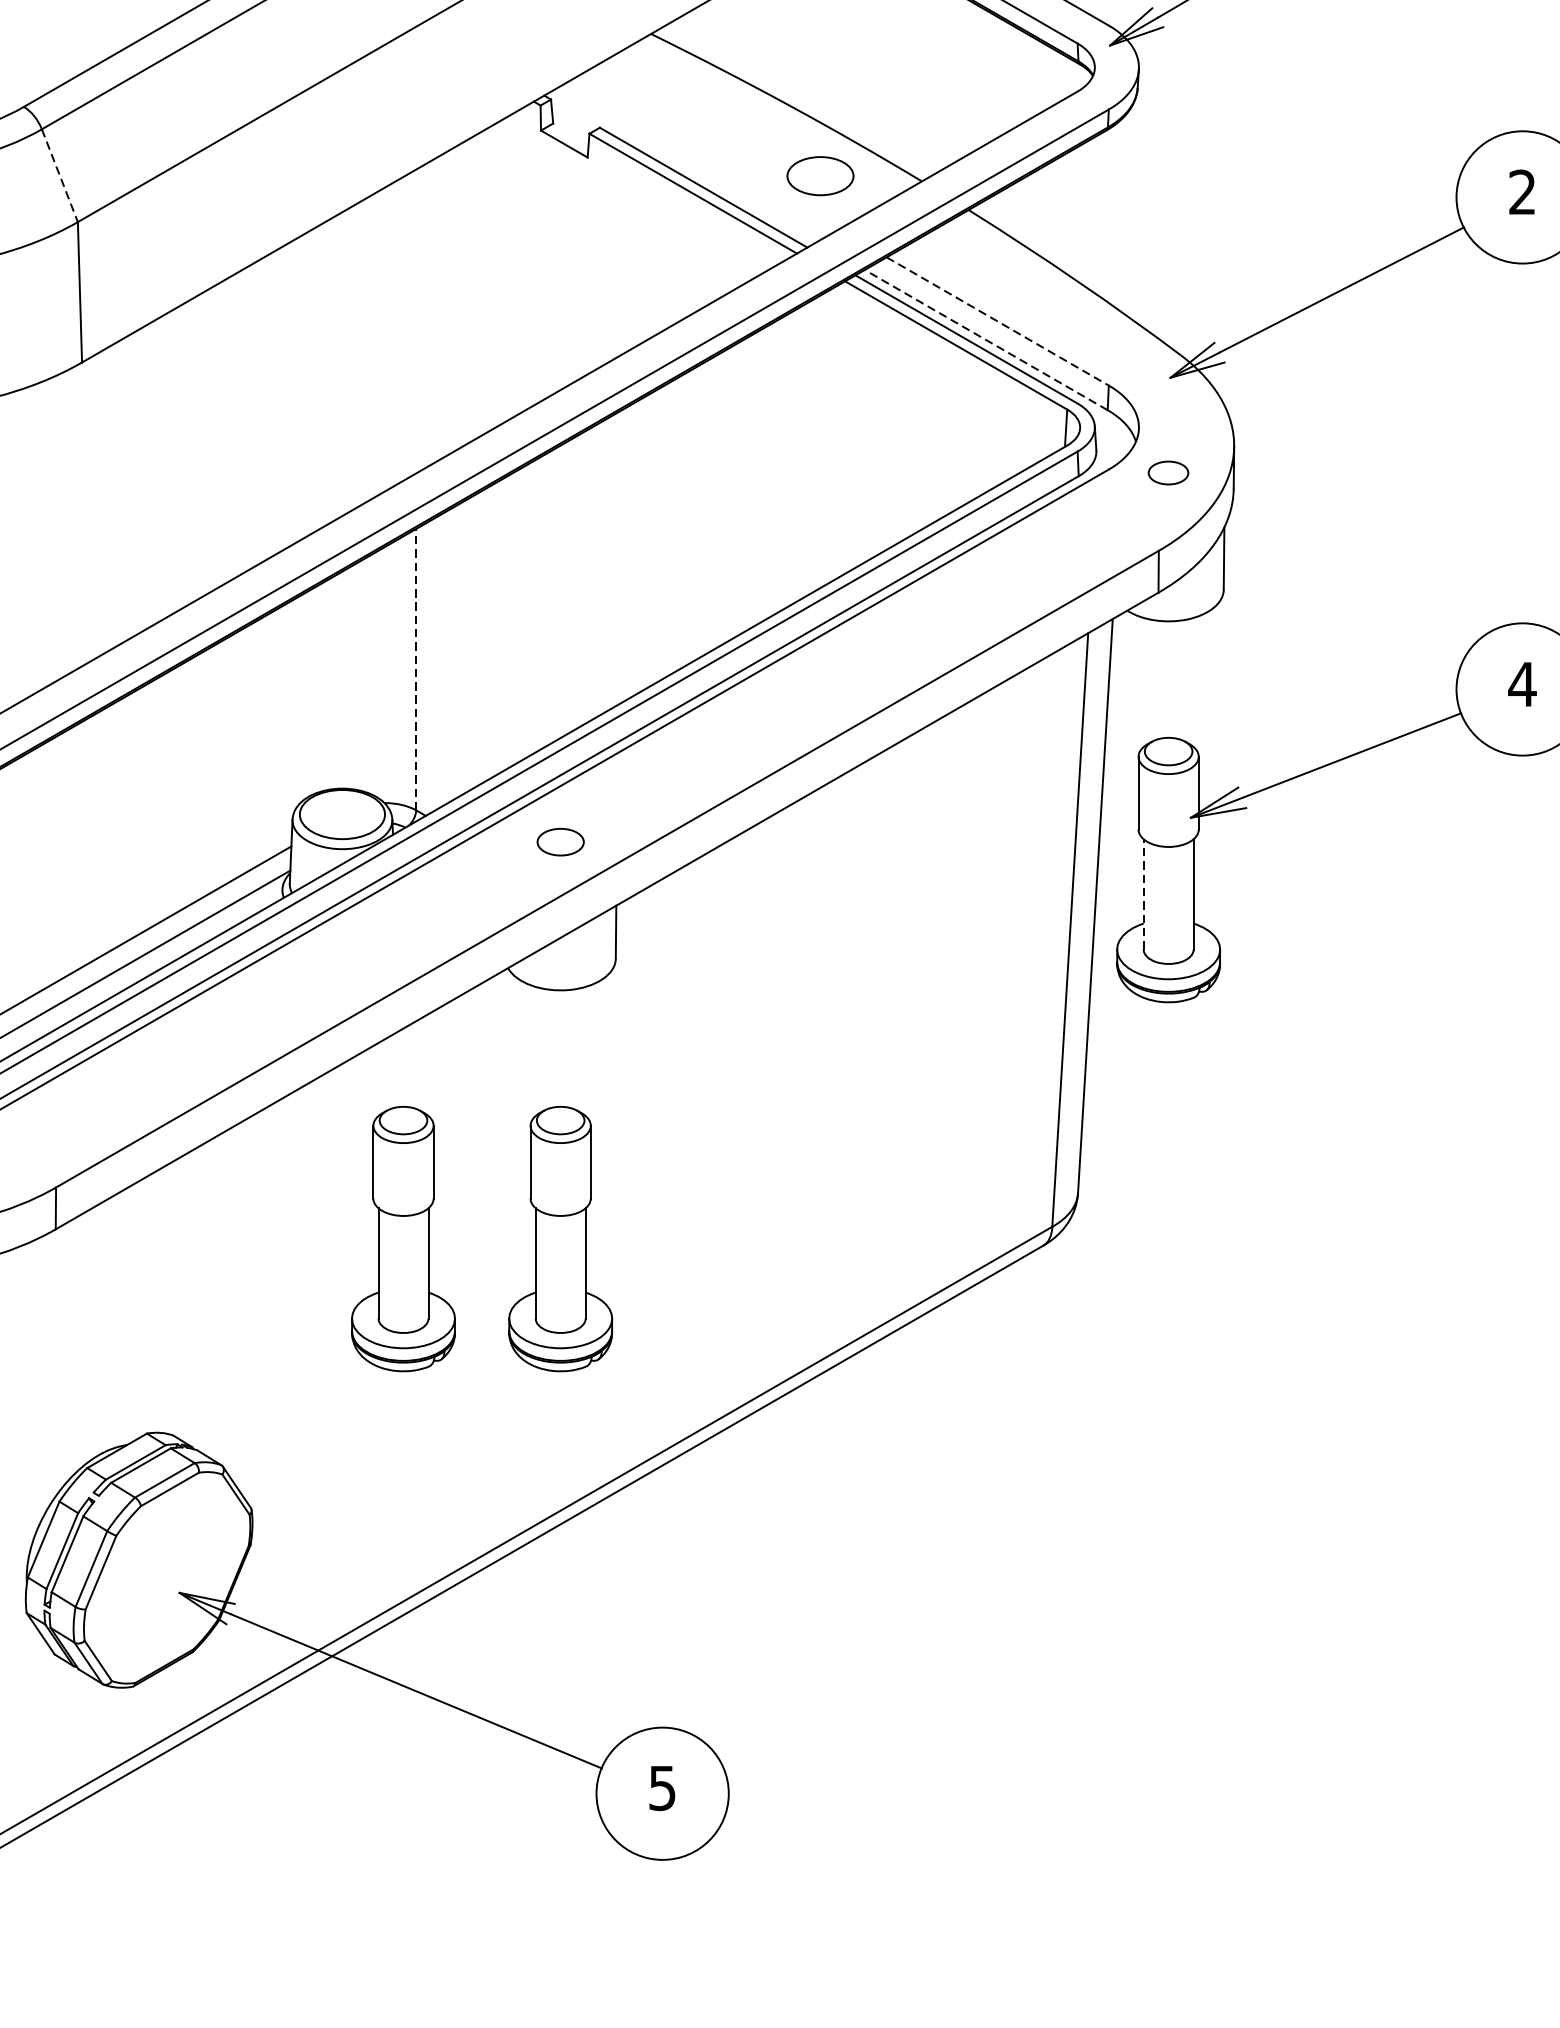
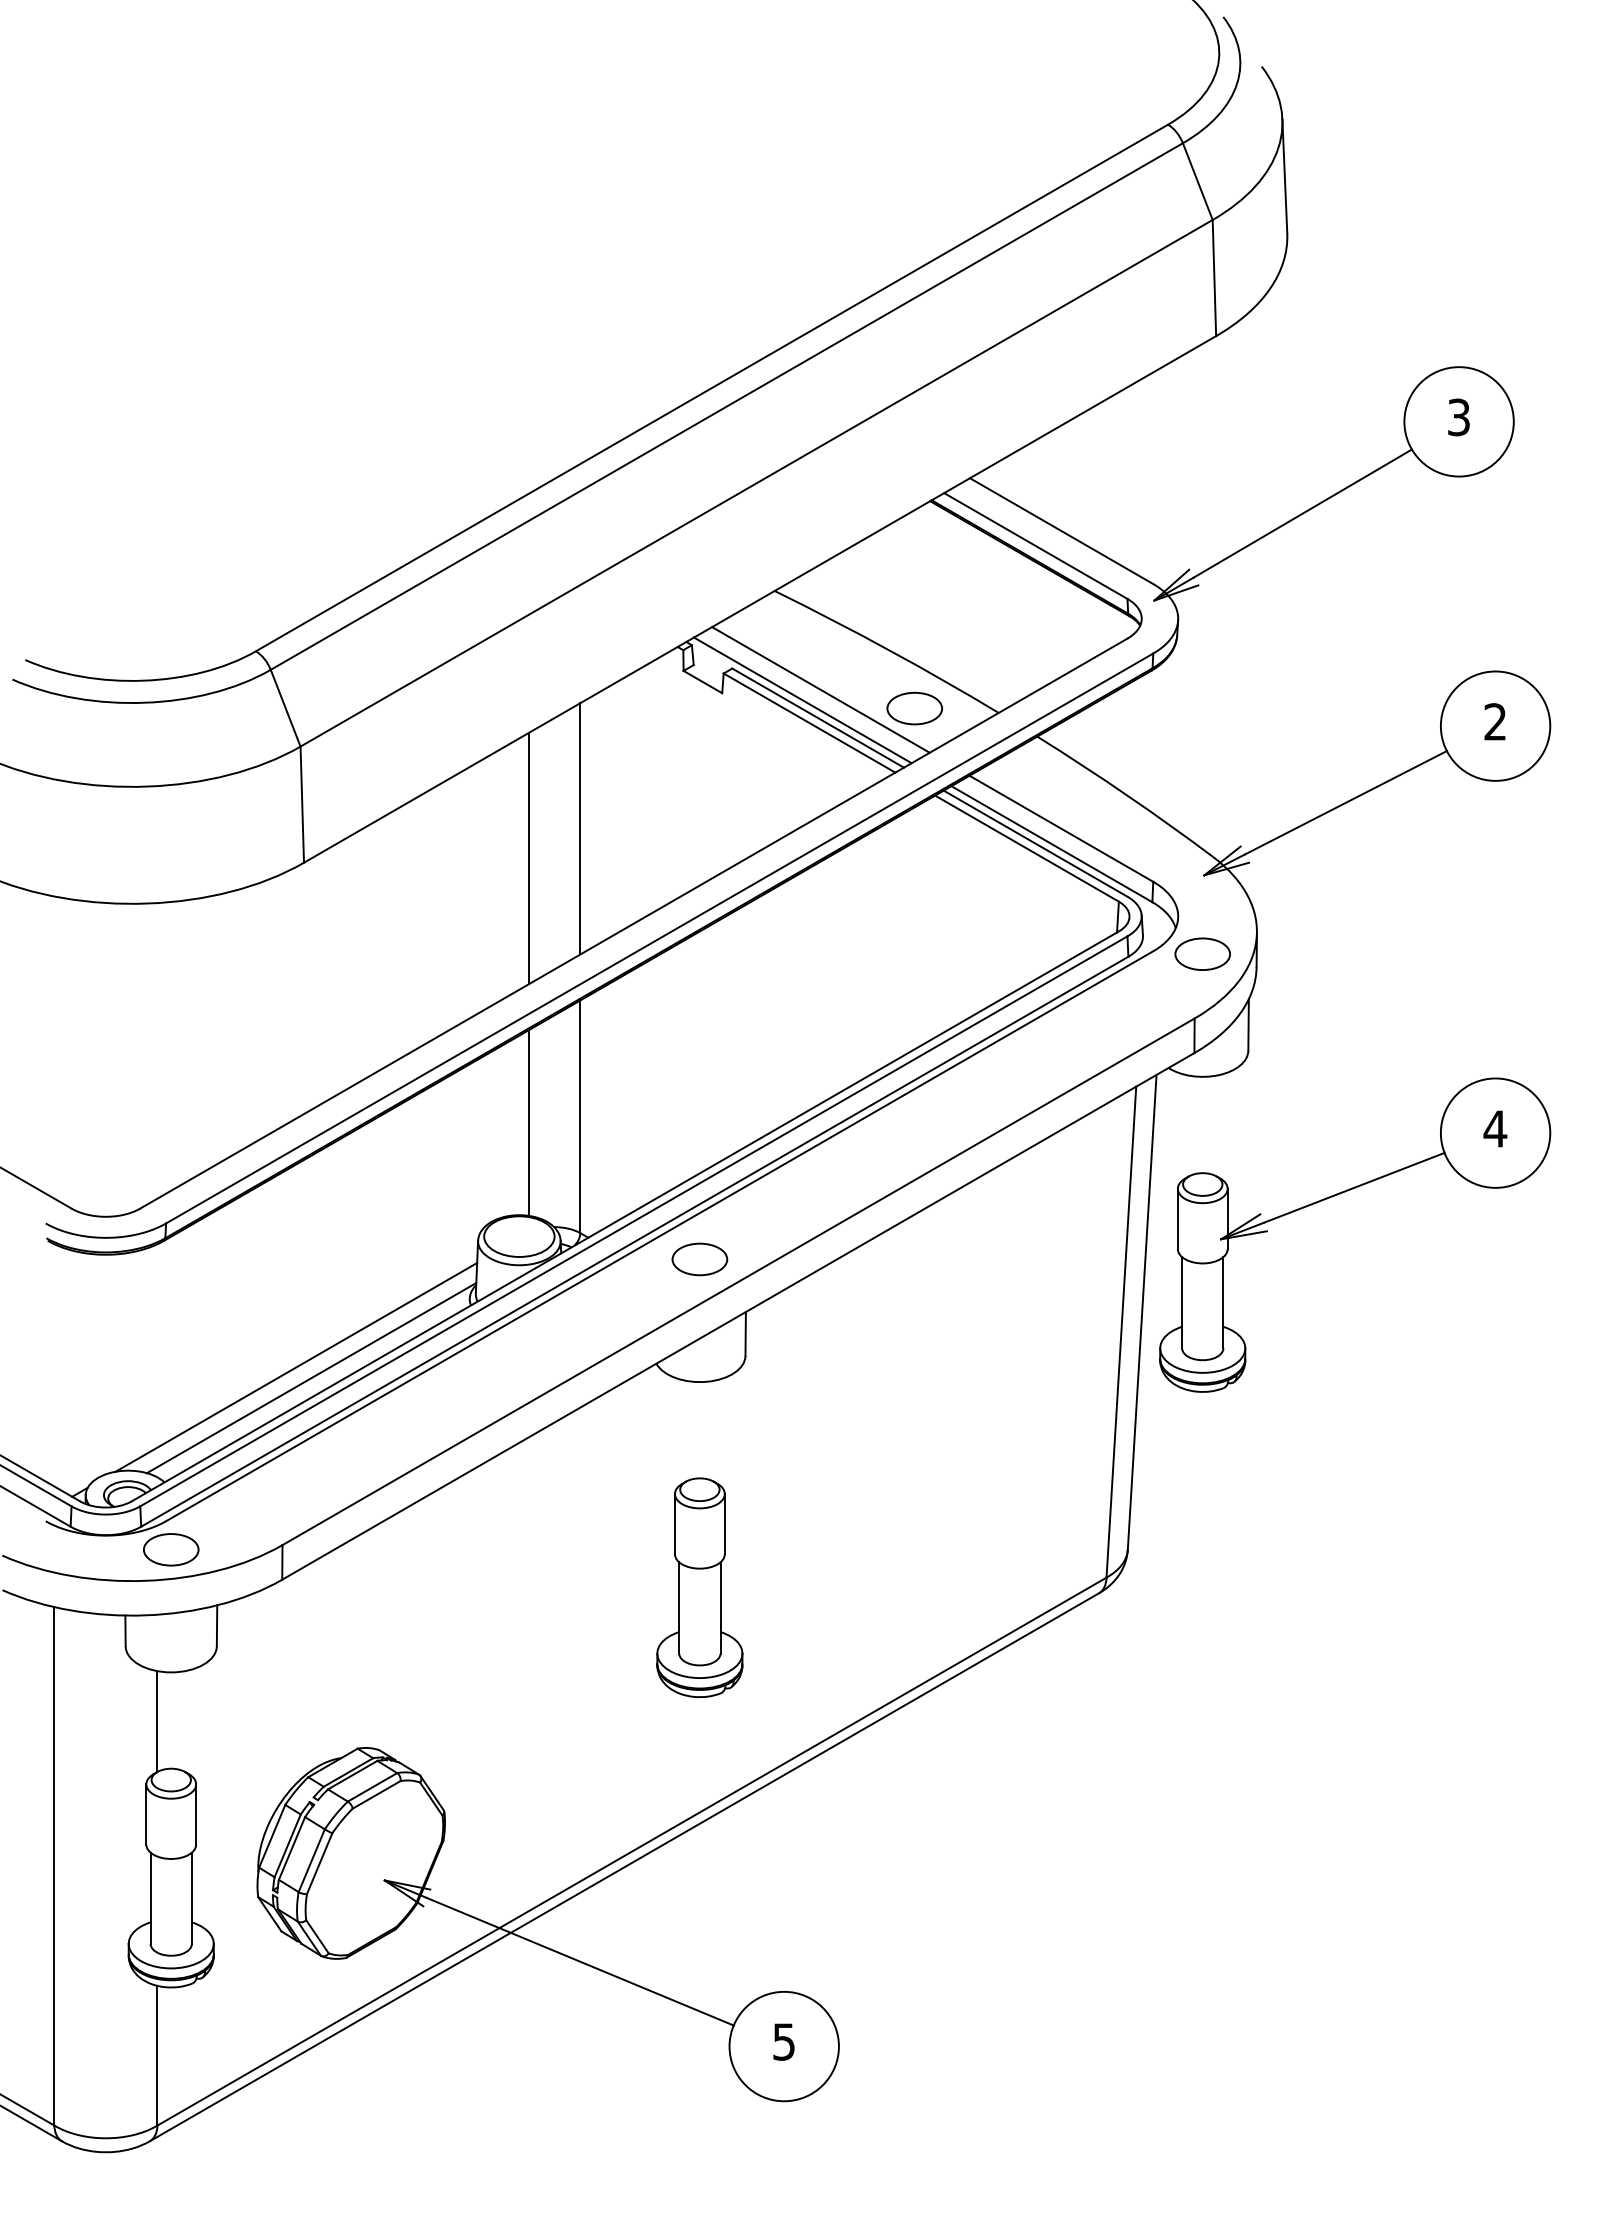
line: (706, 153) -> (820, 689), added
line: (684, 166) -> (802, 700), added
line: (59, 176) -> (285, 708), dashed -> solid
line: (416, 321) -> (580, 828), added
line: (997, 322) -> (1061, 829), dashed -> solid
line: (985, 339) -> (1051, 843), dashed -> solid
line: (353, 357) -> (528, 858), added
part: (1168, 472) -> (1202, 953), size x1.67
line: (416, 669) -> (580, 1116), dashed -> solid
line: (353, 676) -> (528, 1122), added
part: (560, 842) -> (699, 1259), size x1.43
line: (1144, 894) -> (1182, 1302), dashed -> solid
part: (403, 1238) -> (569, 1587), removed

